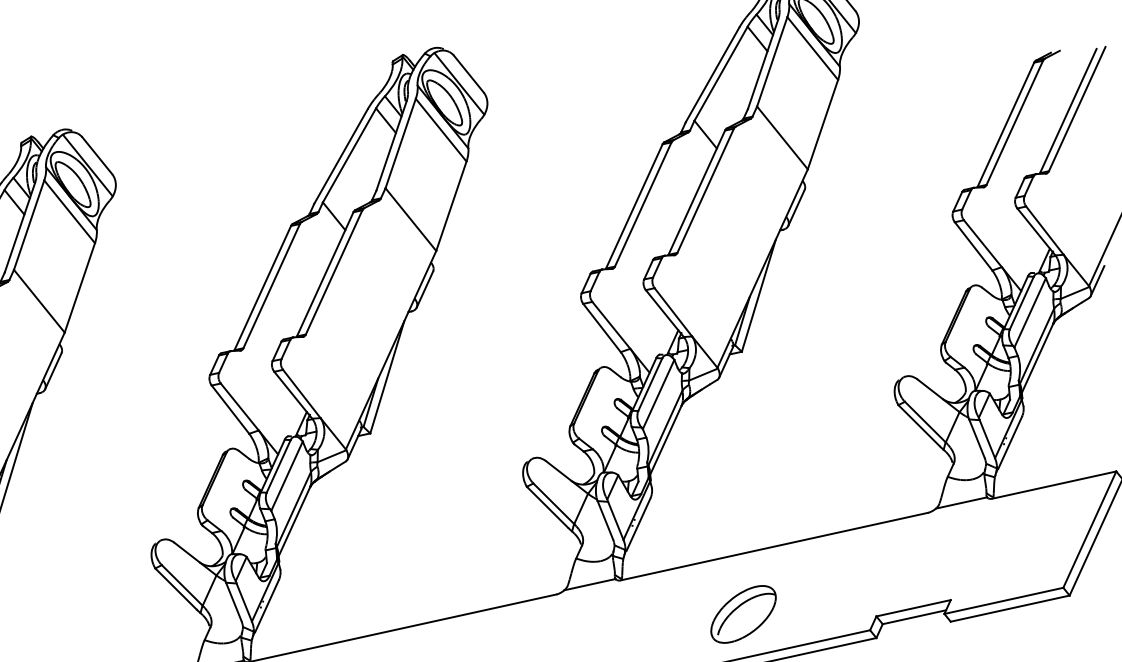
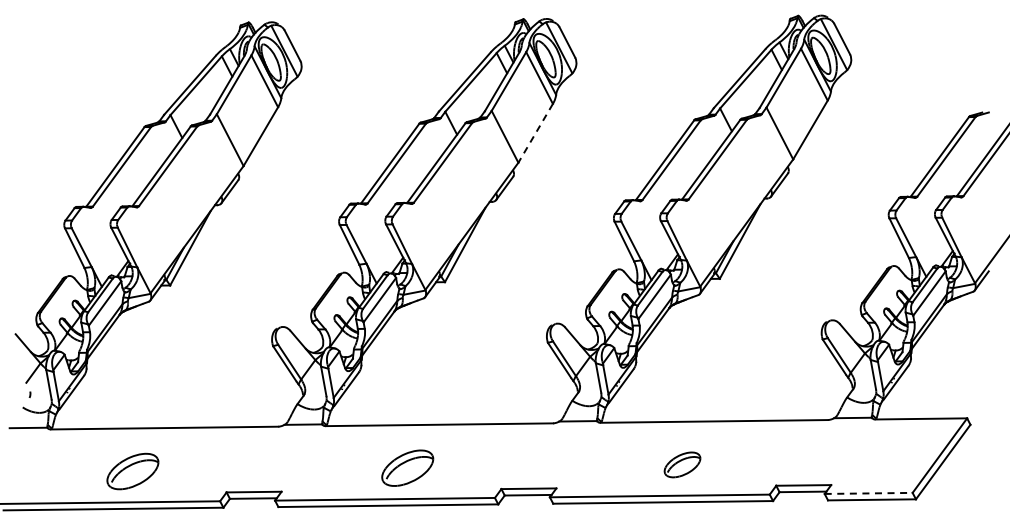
line: (451, 206) -> (535, 133), solid -> dashed
line: (1003, 601) -> (868, 493), solid -> dashed
part: (743, 613) -> (682, 464), size x0.7

